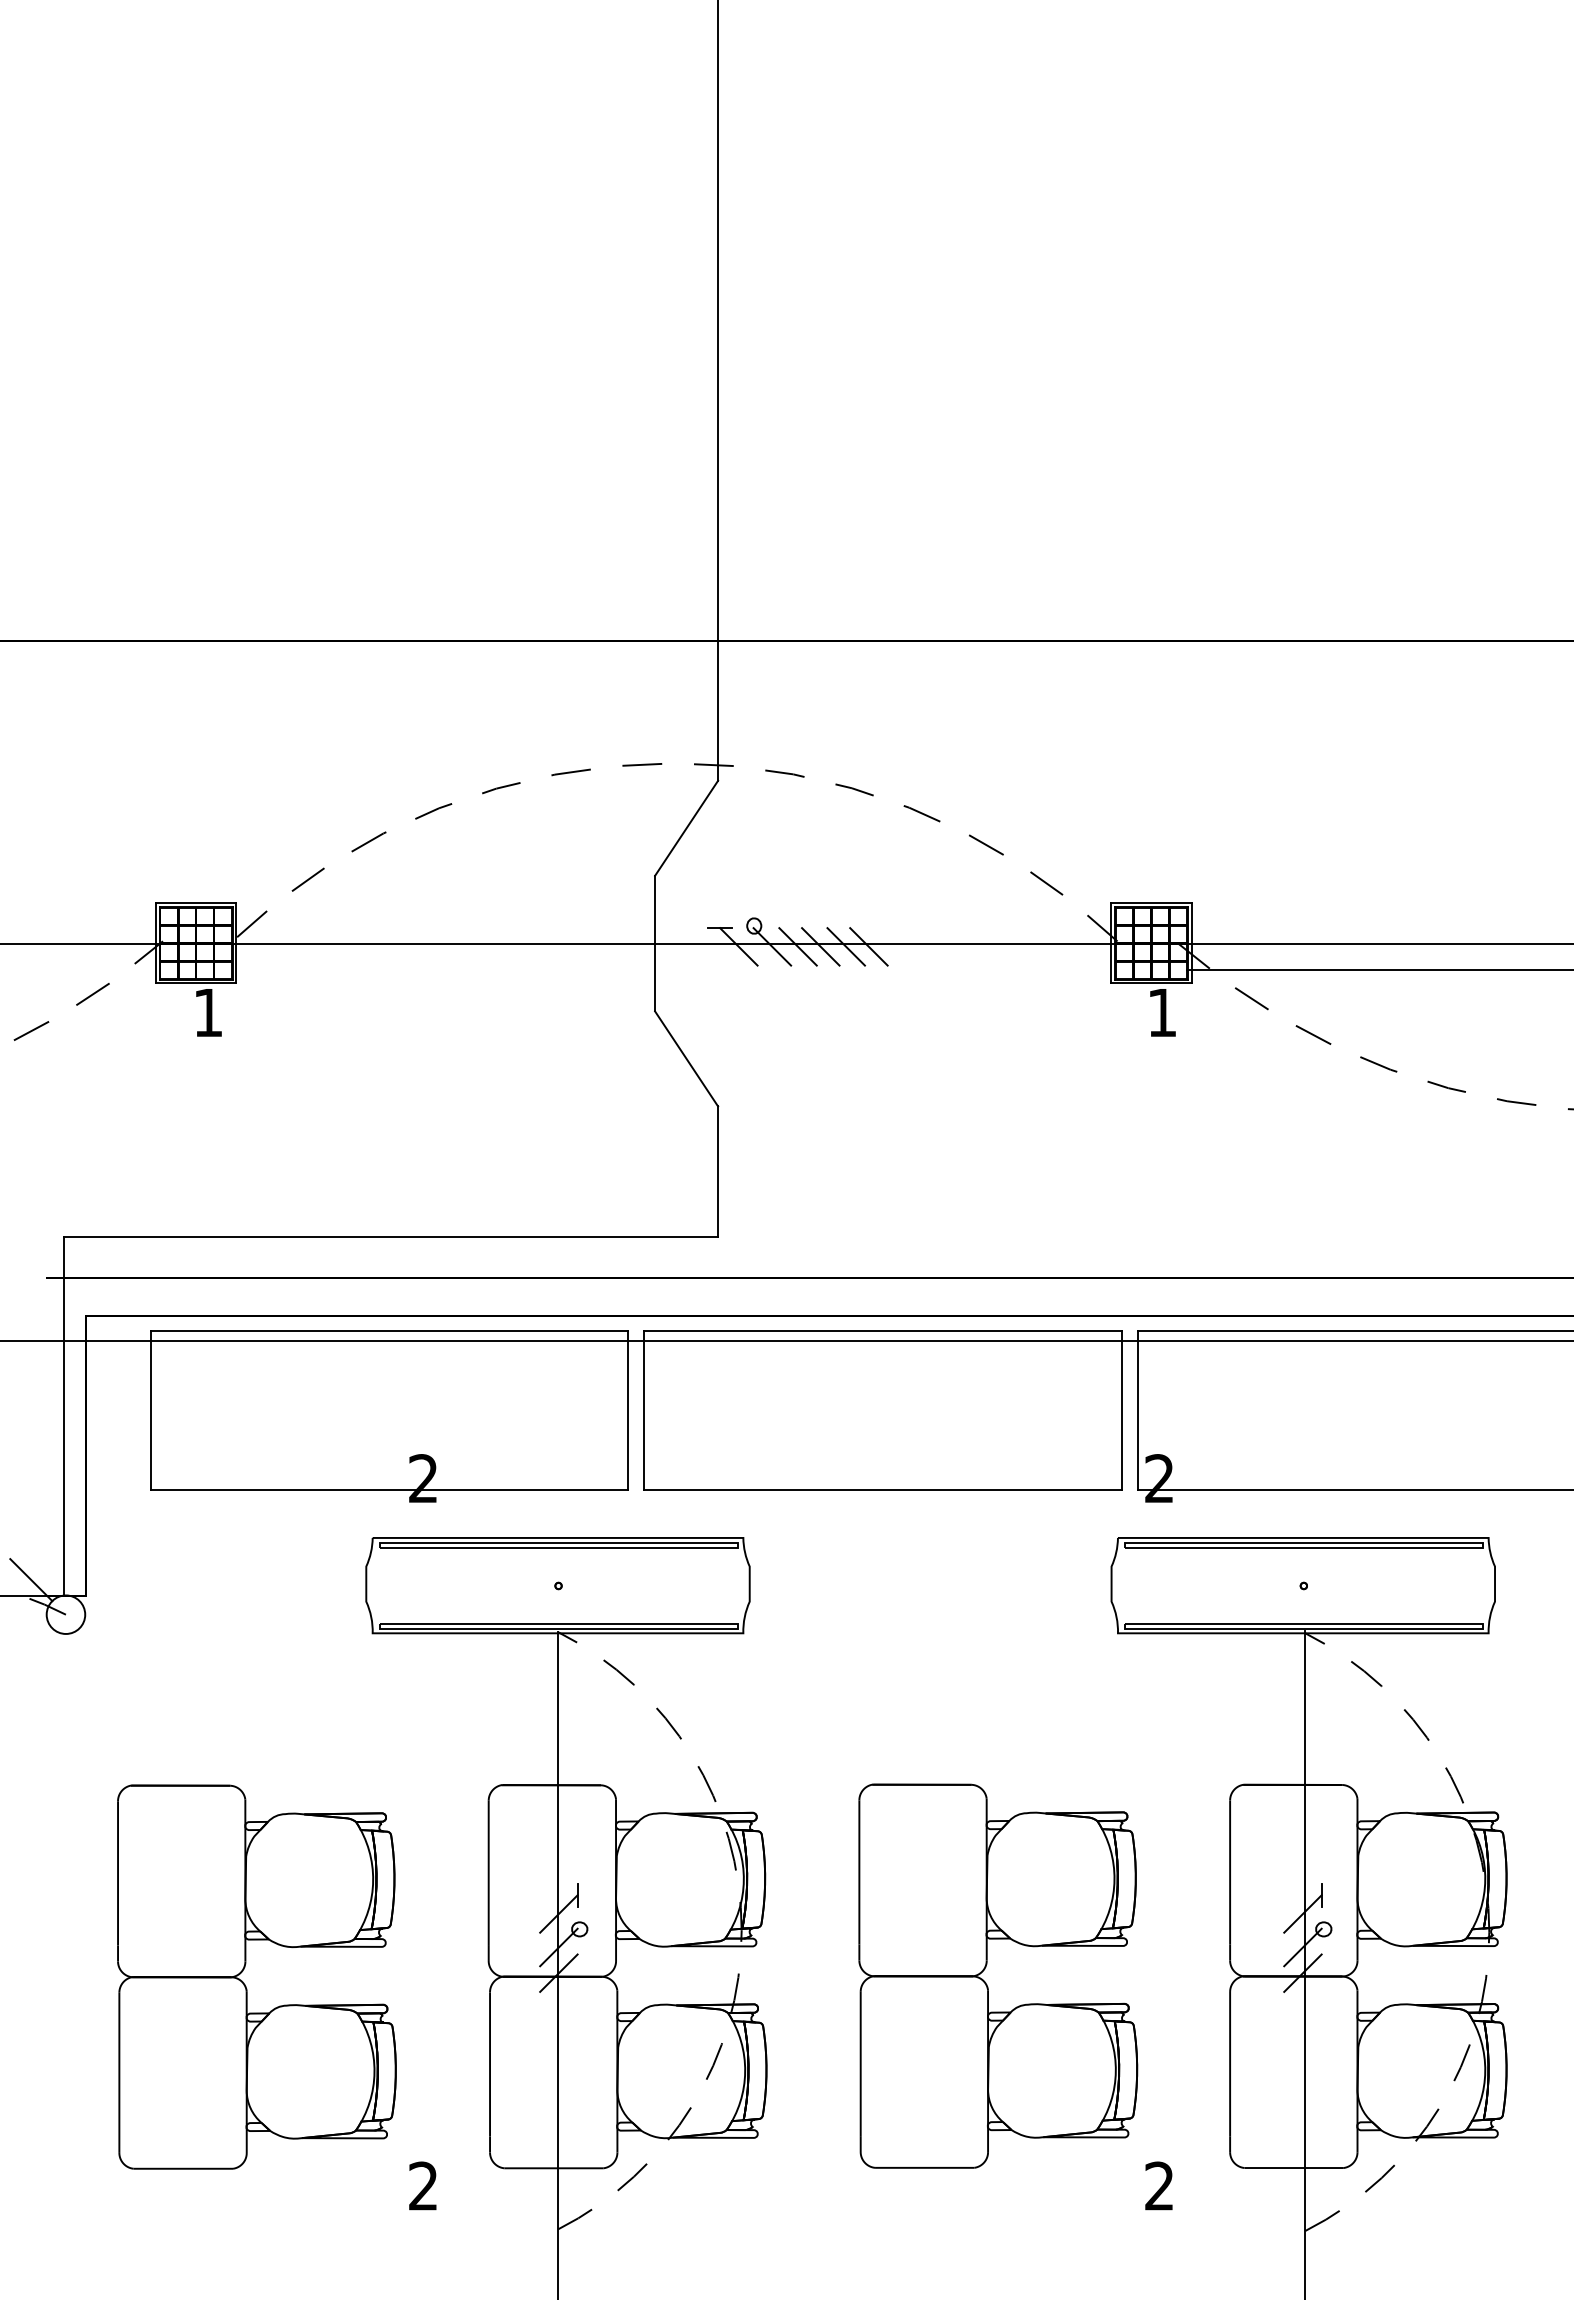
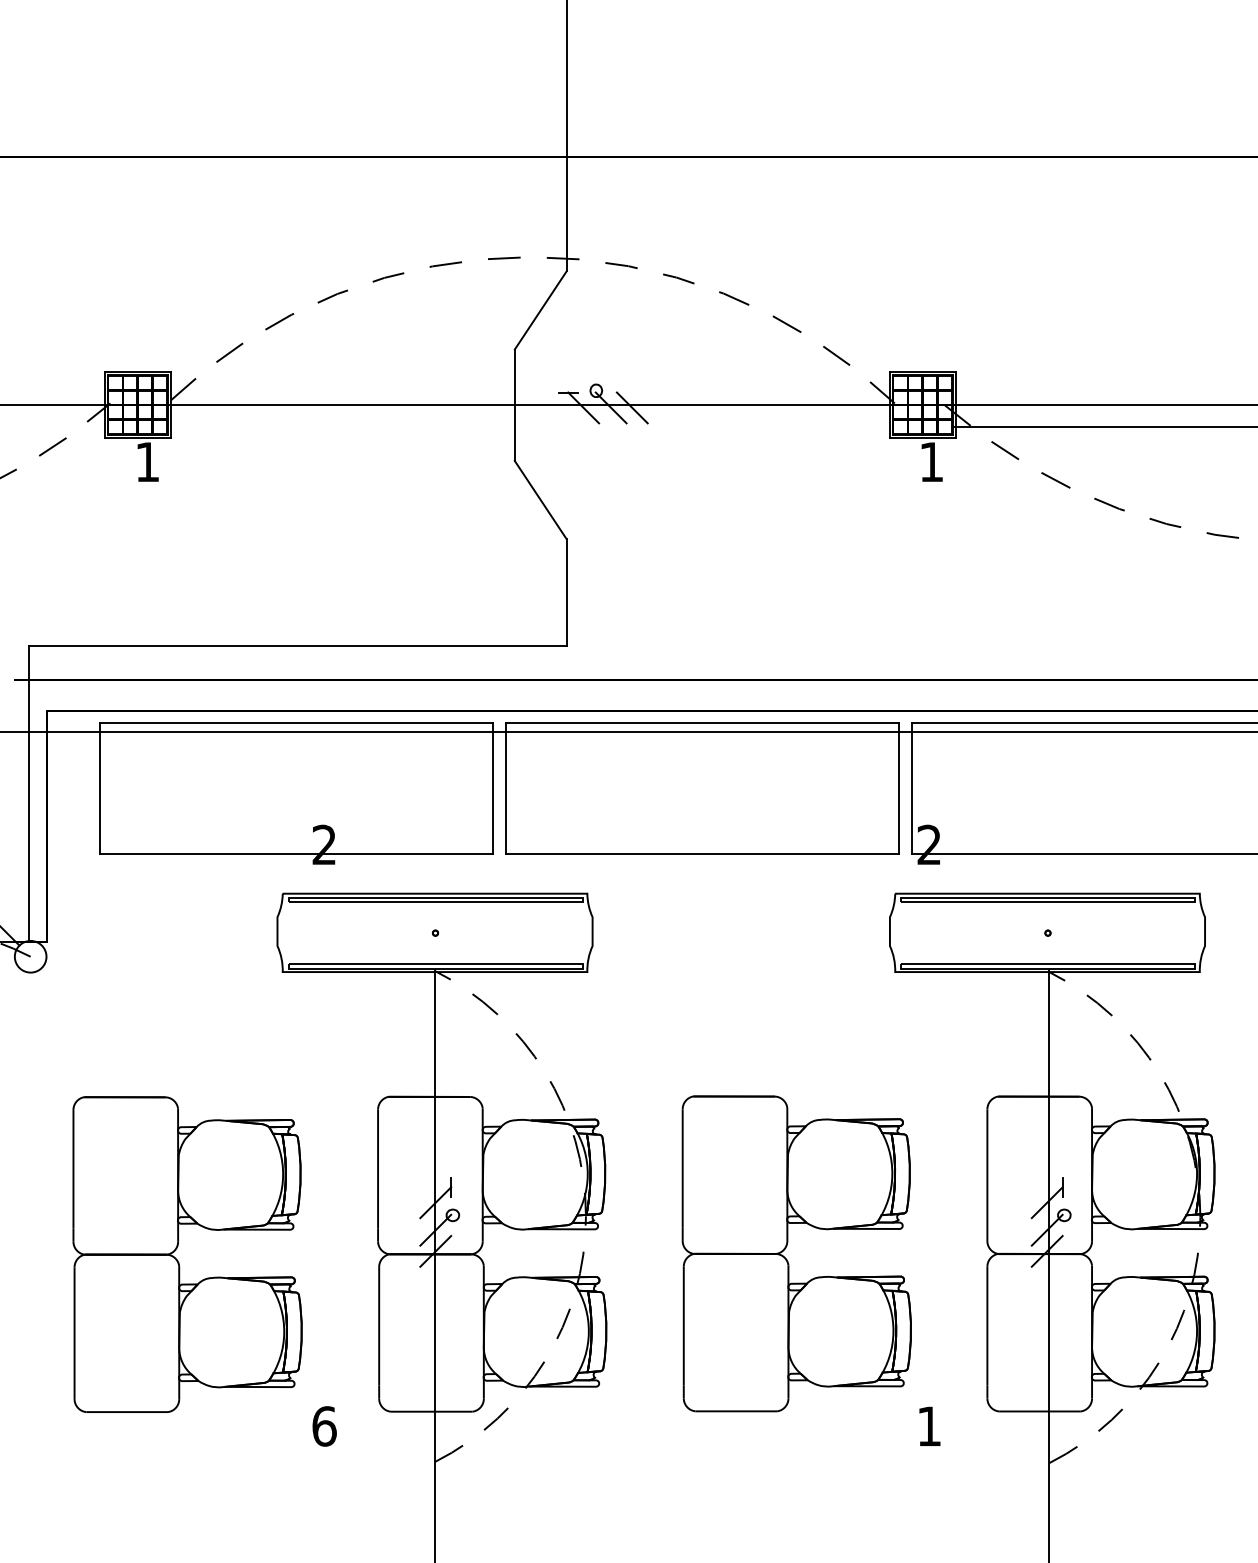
line: (820, 946) -> (650, 407), removed
line: (845, 946) -> (671, 407), removed
line: (868, 946) -> (690, 407), removed
text: (423, 2185) -> (324, 1425), 2 -> 6
text: (1158, 2185) -> (928, 1425), 2 -> 1

